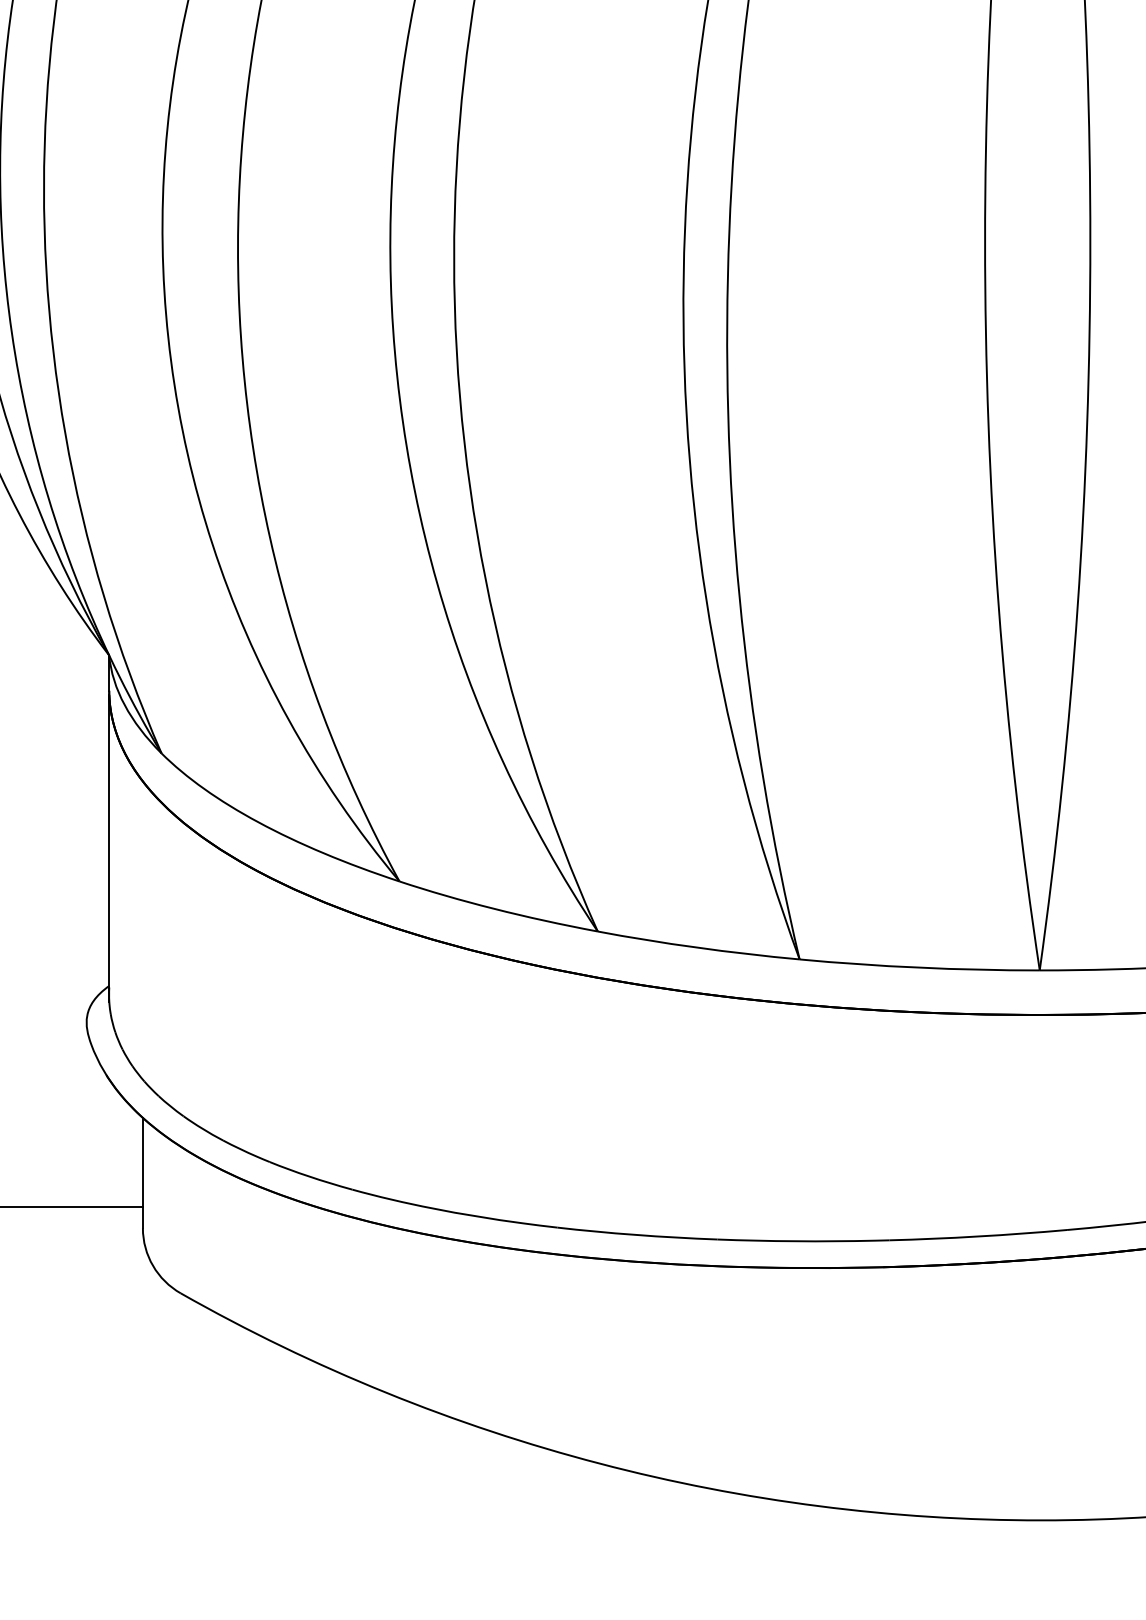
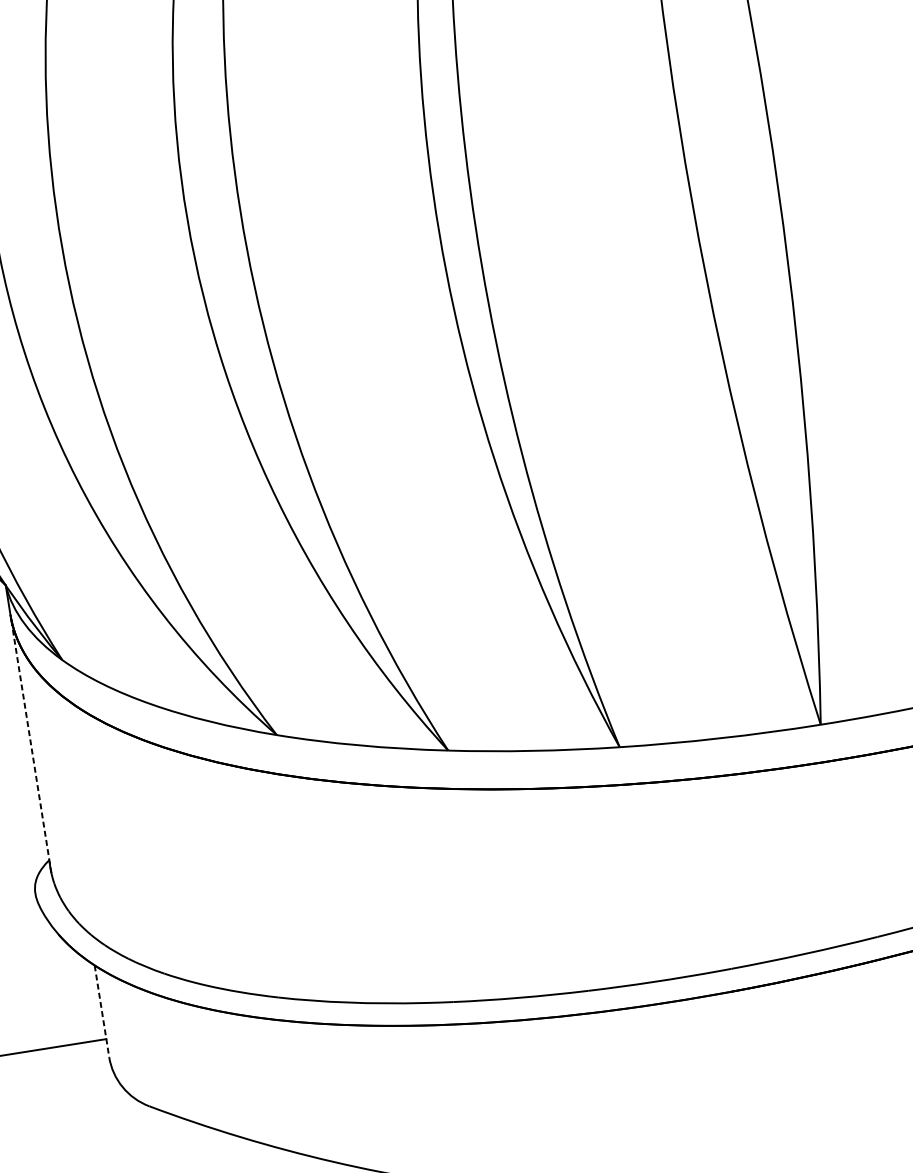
line: (109, 847) -> (31, 745), solid -> dashed
line: (142, 1173) -> (101, 1011), solid -> dashed

